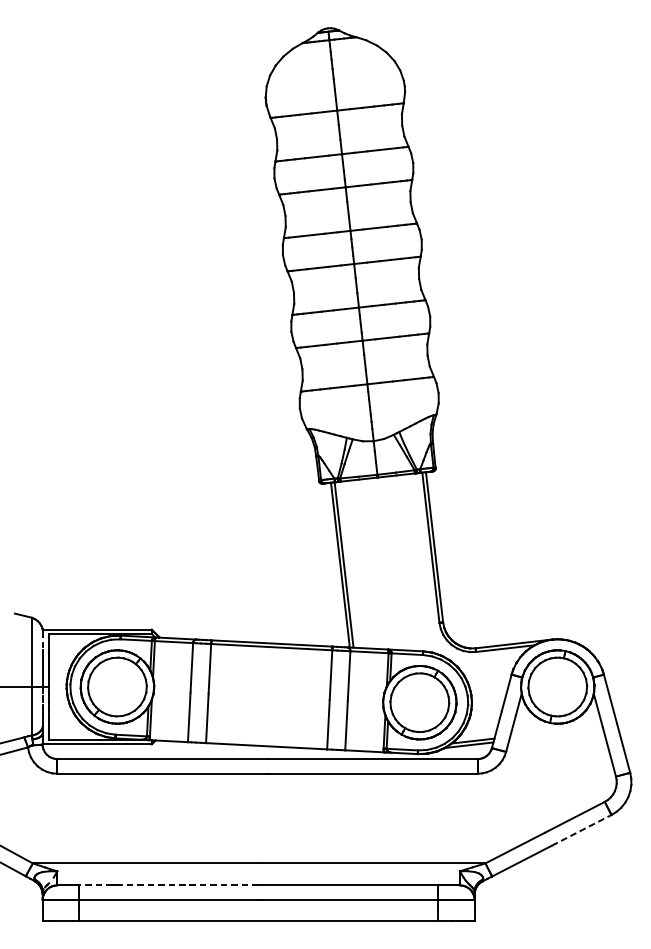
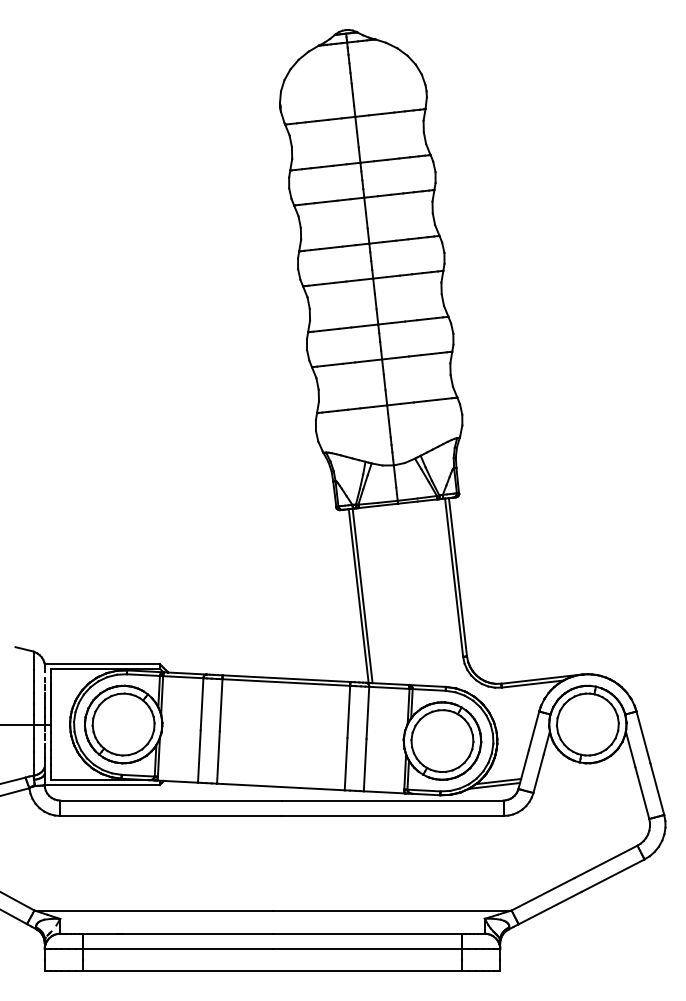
line: (582, 830) -> (613, 875), dashed -> solid
line: (168, 885) -> (177, 933), dashed -> solid

